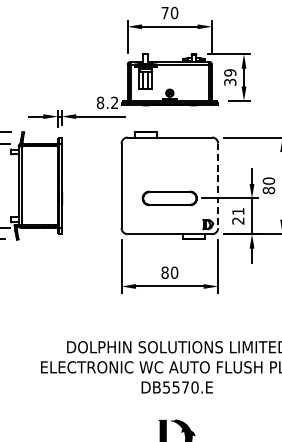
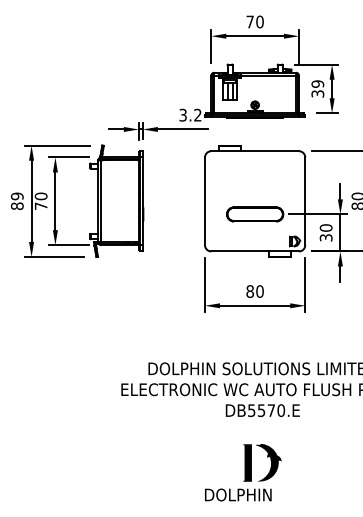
text: (99, 102) -> (182, 114), 8.2 -> 3.2
line: (218, 186) -> (305, 201), dashed -> solid
text: (237, 215) -> (325, 232), 21 -> 30

